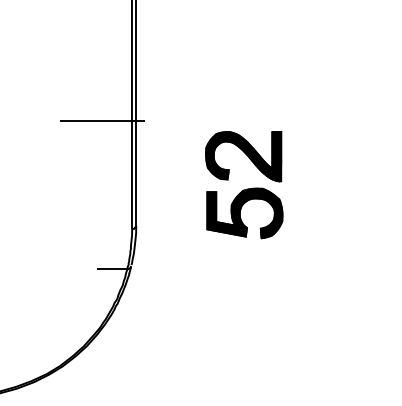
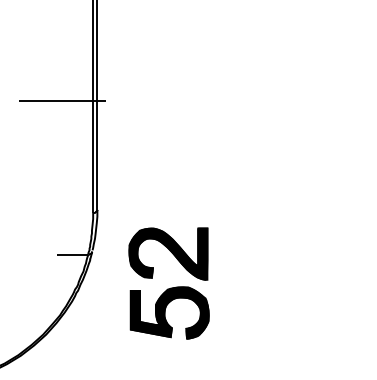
part: (244, 185) -> (169, 284), moved

